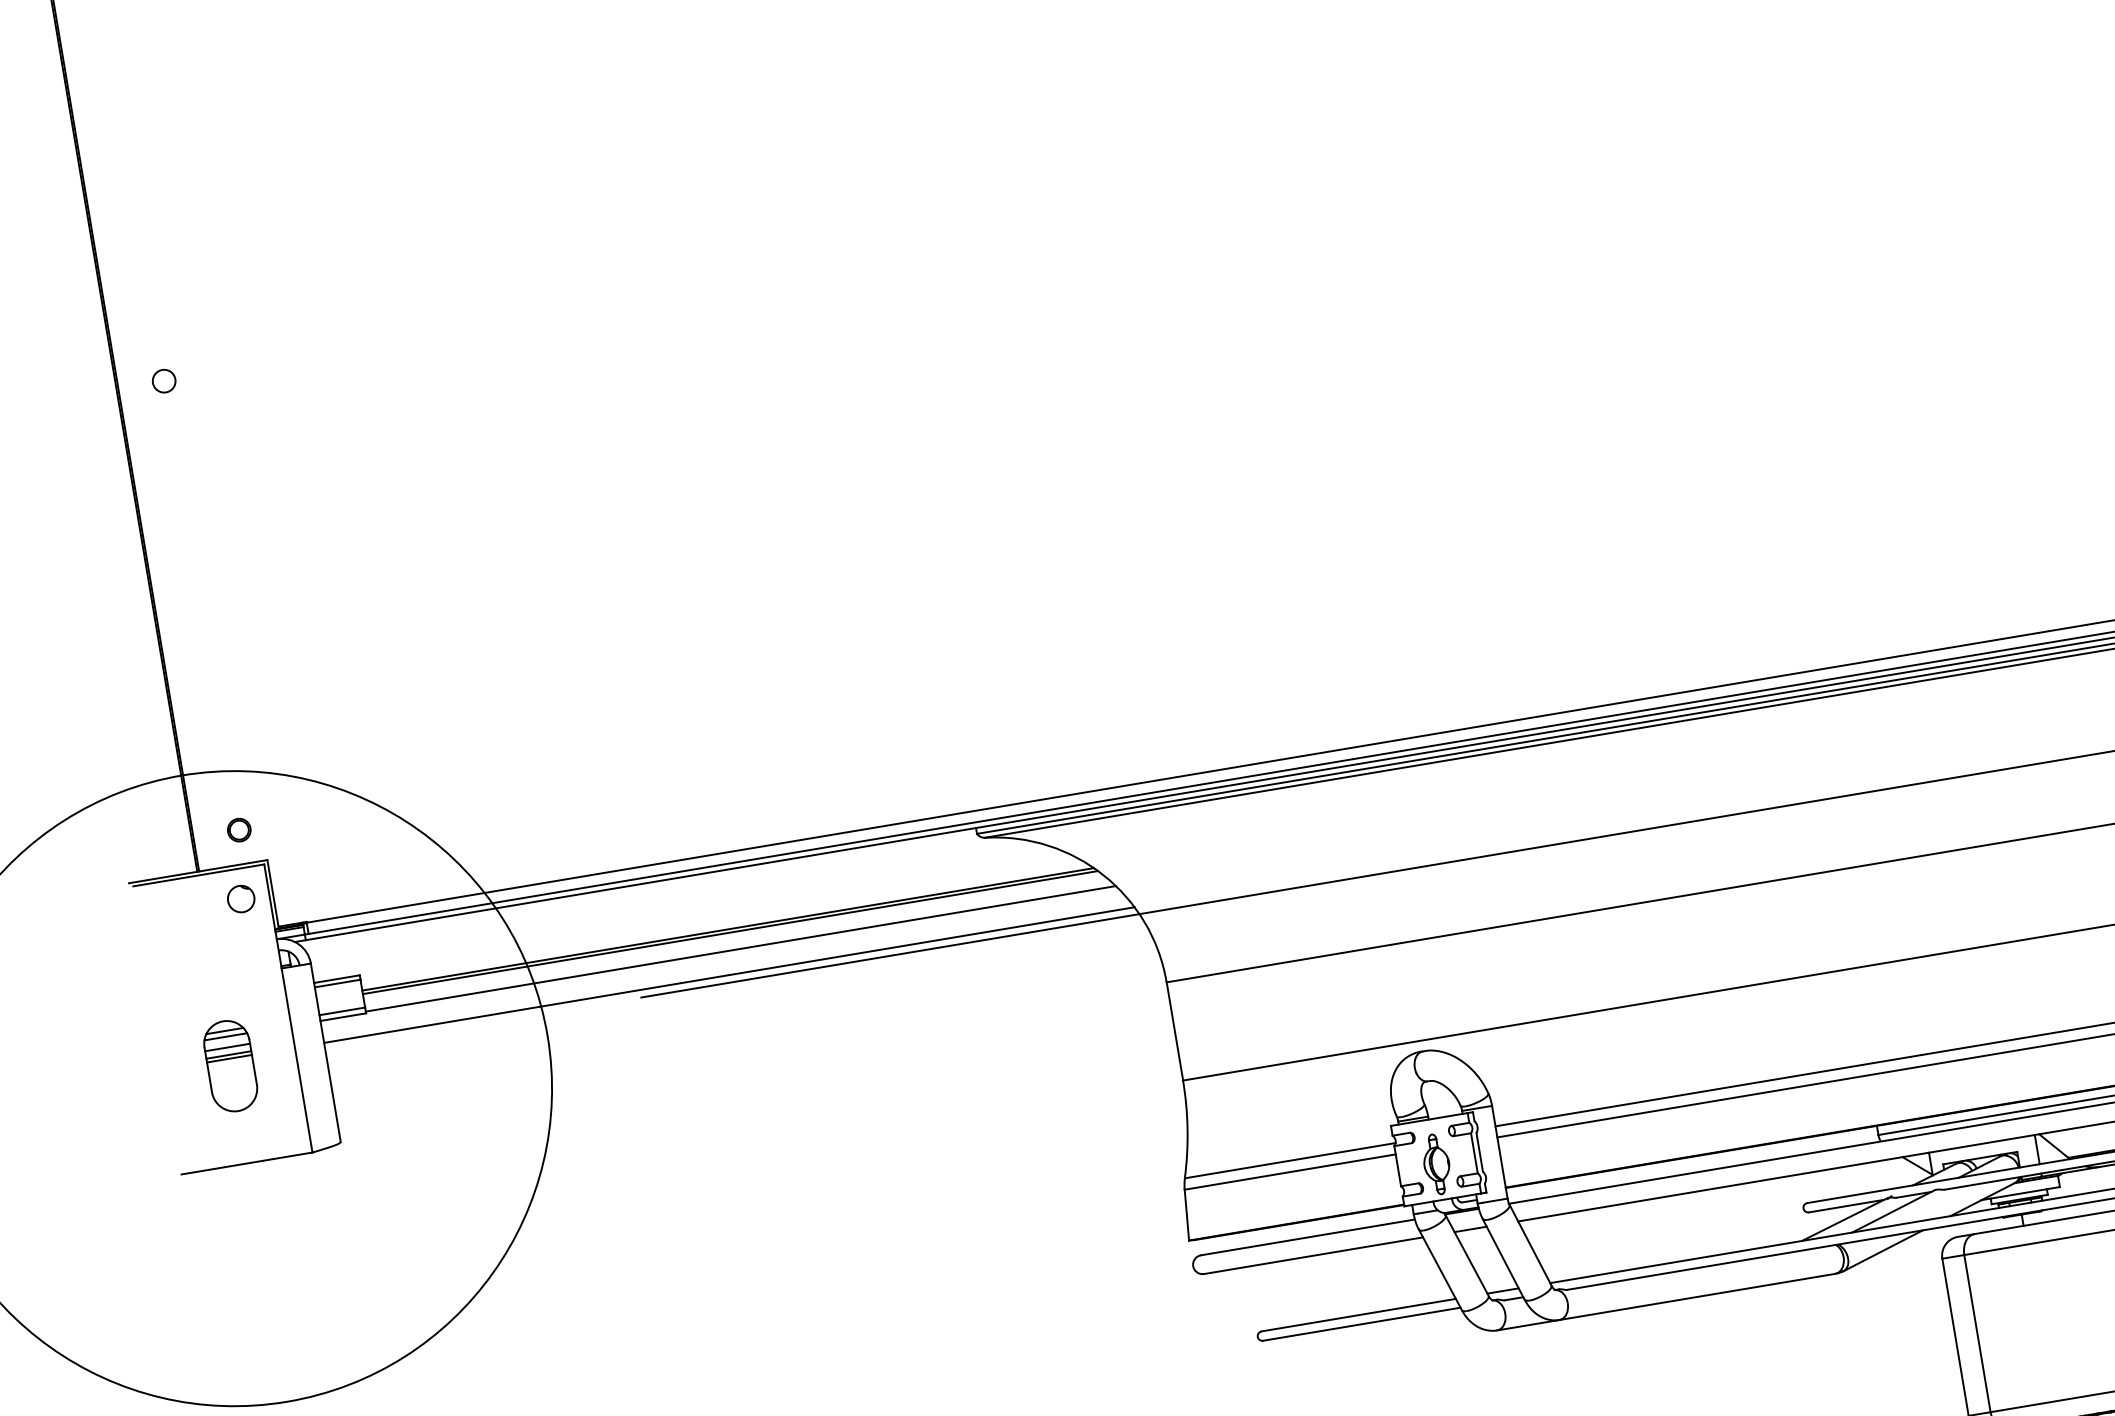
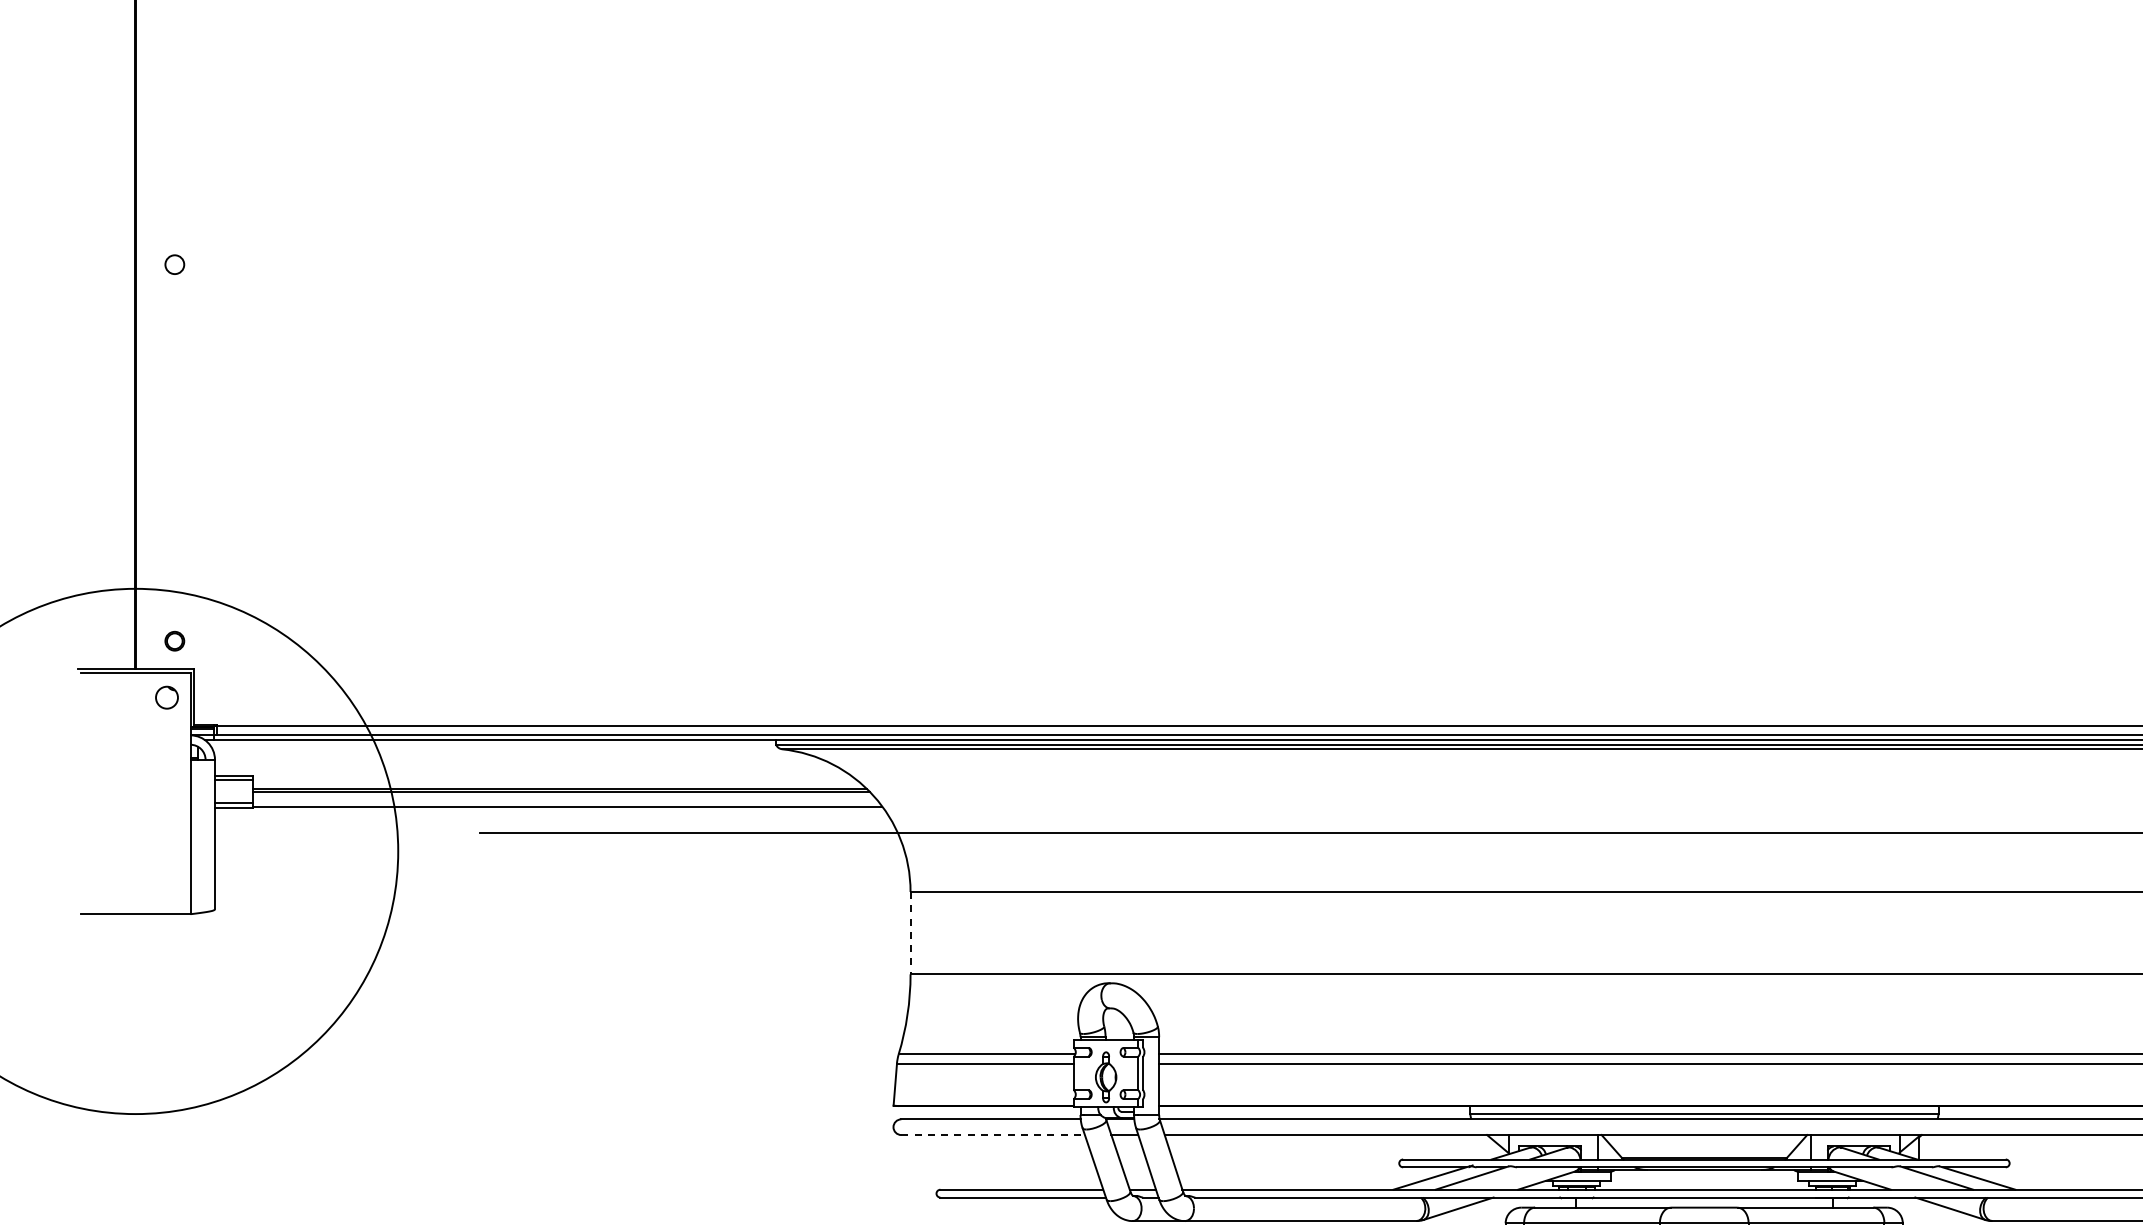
line: (728, 975) -> (554, 826), removed
line: (1174, 1031) -> (910, 933), solid -> dashed
part: (230, 1066) -> (135, 832), removed
line: (1314, 1256) -> (993, 1135), solid -> dashed

